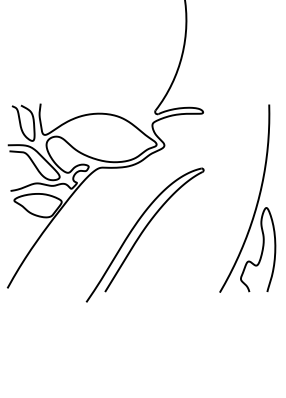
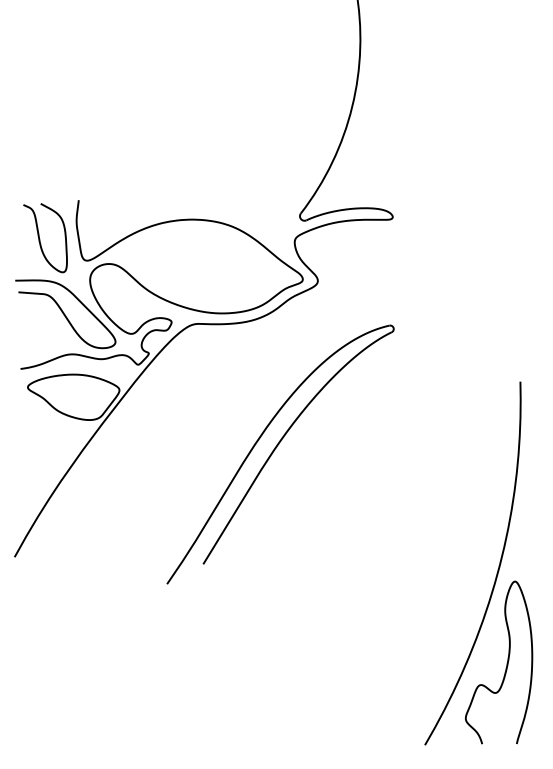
part: (256, 202) -> (495, 570), moved

